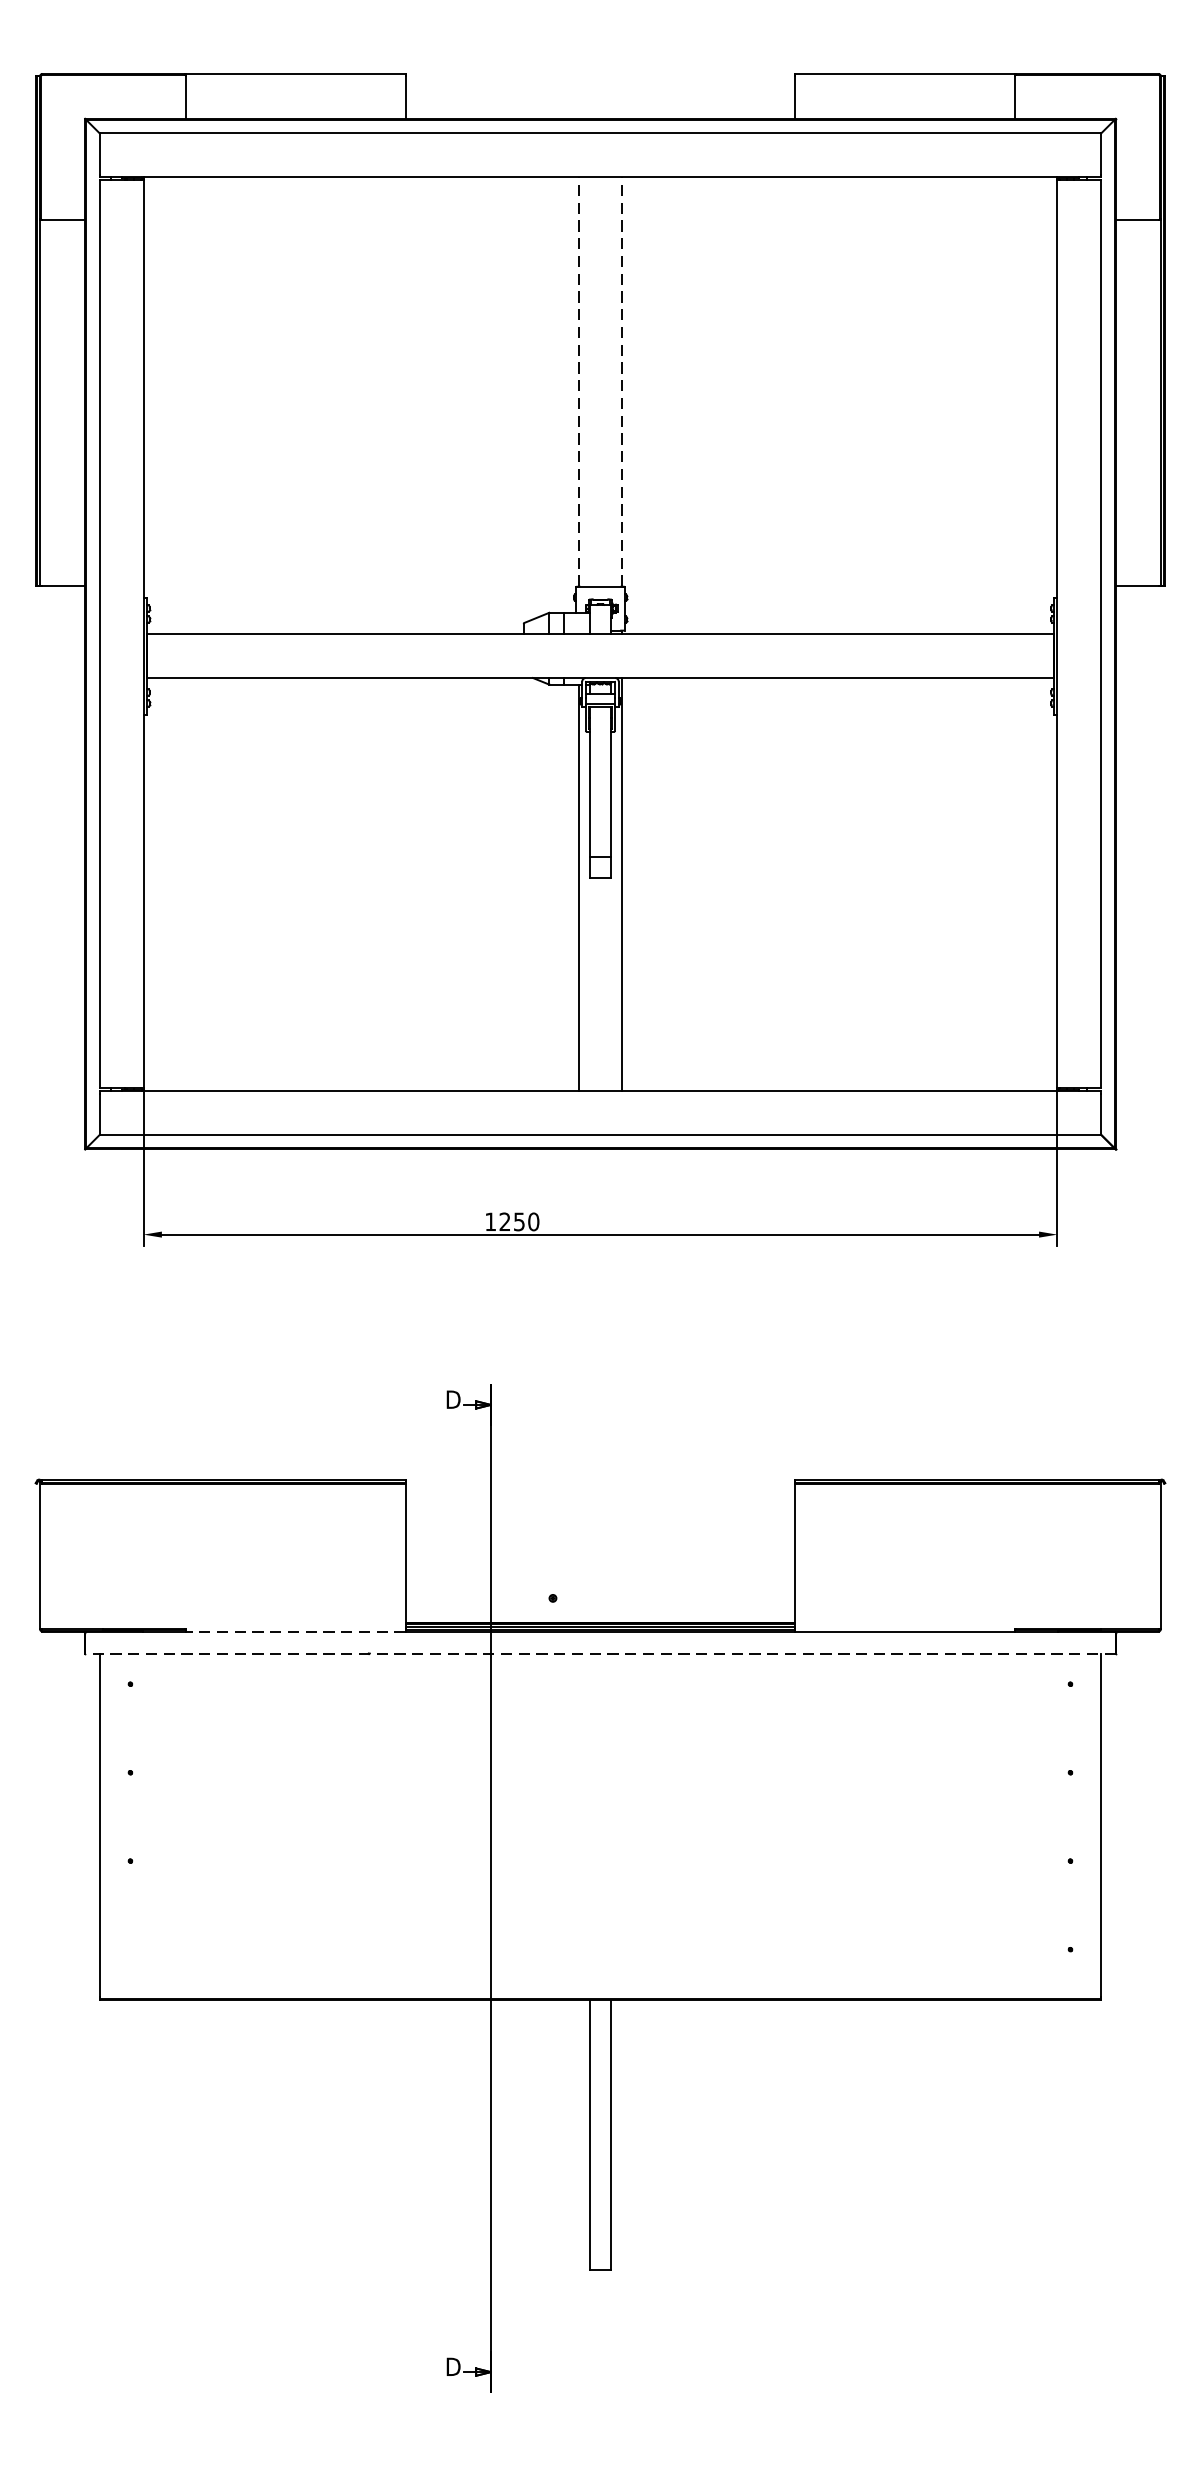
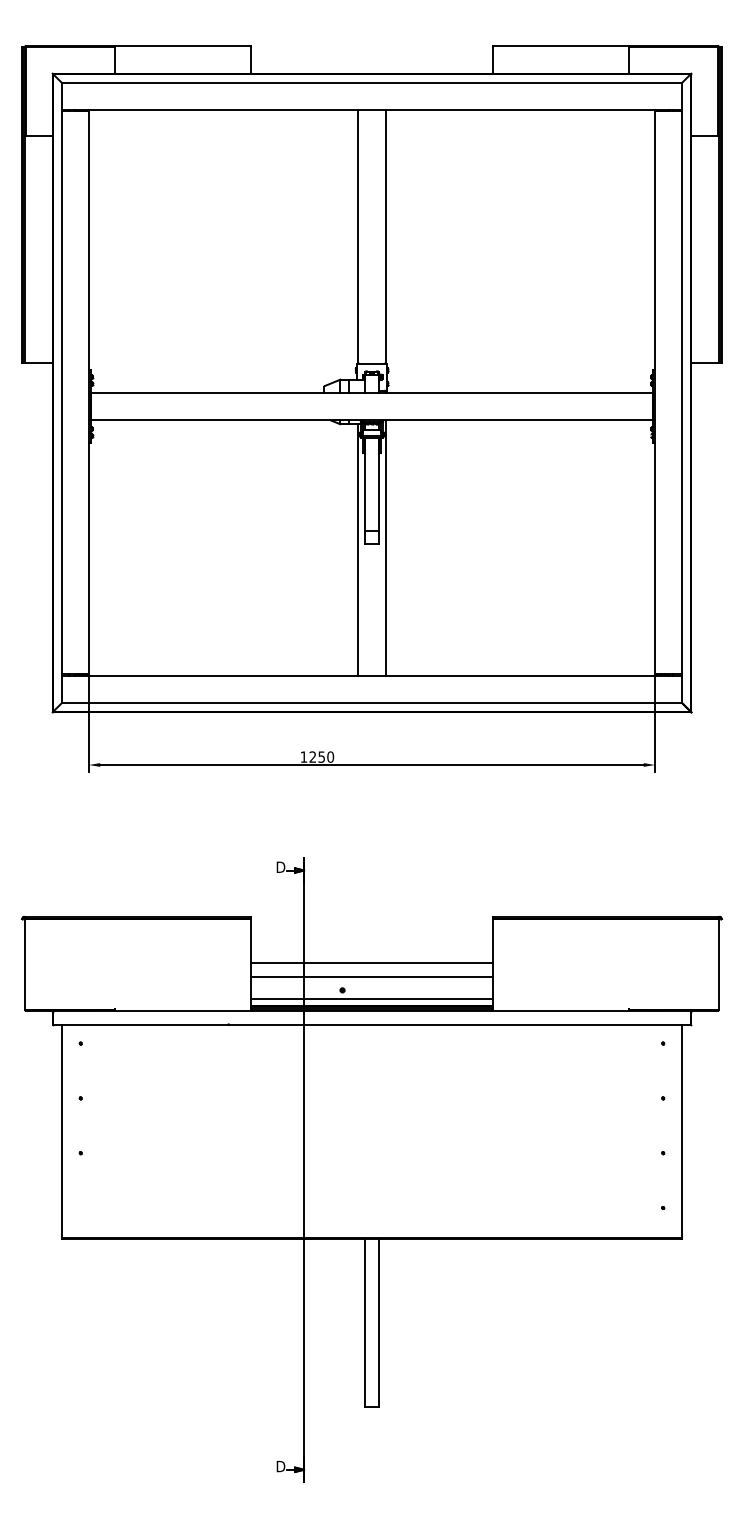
line: (578, 381) -> (358, 236), dashed -> solid
line: (622, 381) -> (385, 236), dashed -> solid
line: (599, 1553) -> (371, 962), added
line: (599, 1575) -> (371, 976), added
line: (599, 1613) -> (371, 999), added
line: (296, 1630) -> (183, 1010), dashed -> solid
line: (599, 1653) -> (371, 1024), dashed -> solid

